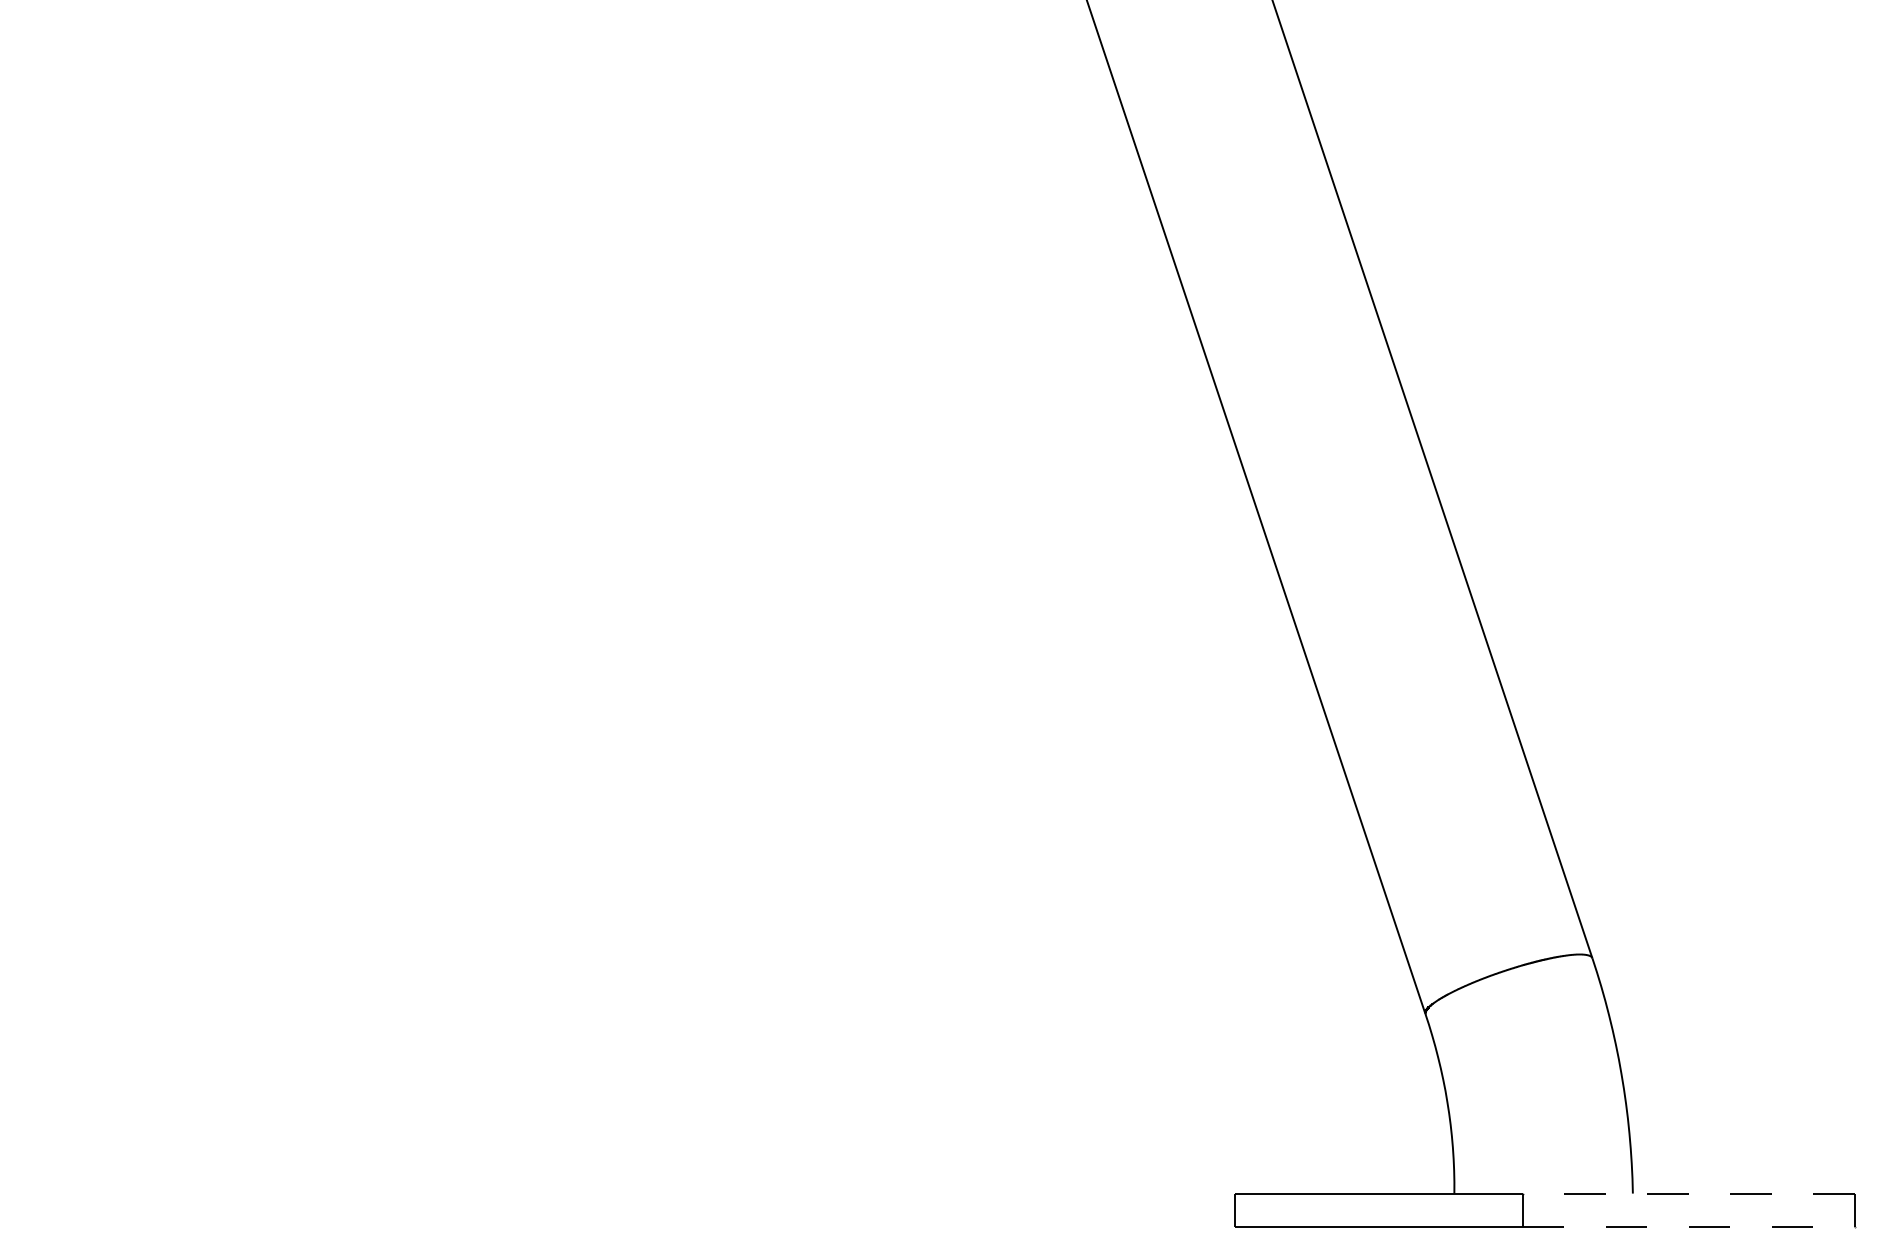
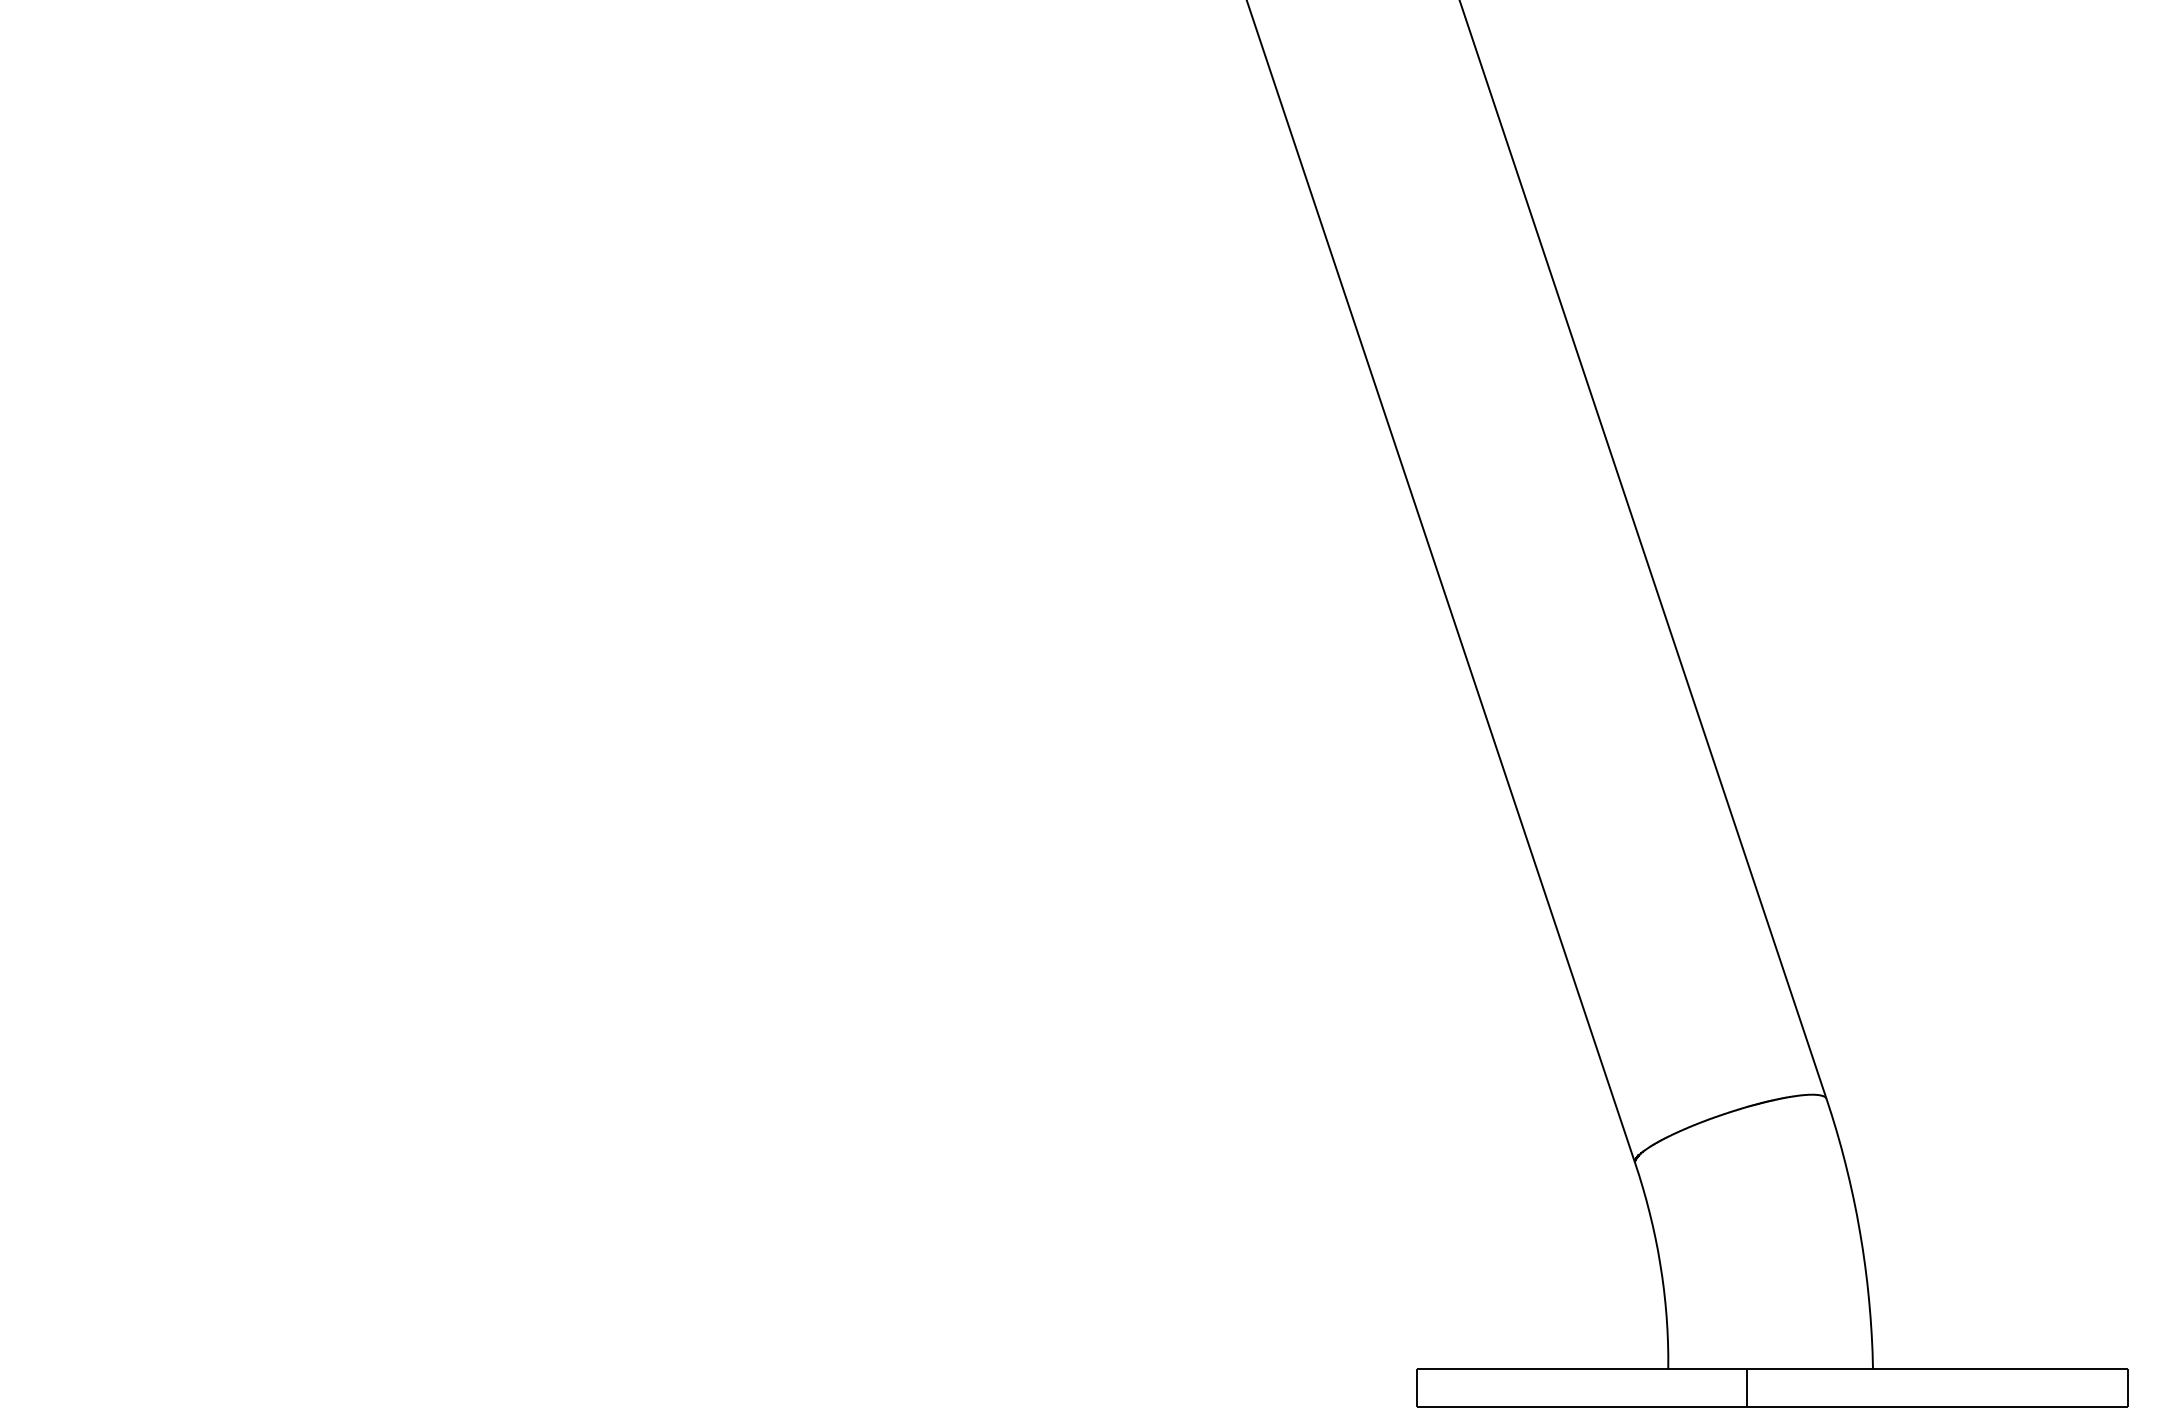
line: (1688, 1193) -> (1936, 1368), dashed -> solid
line: (1689, 1227) -> (1937, 1407), dashed -> solid

